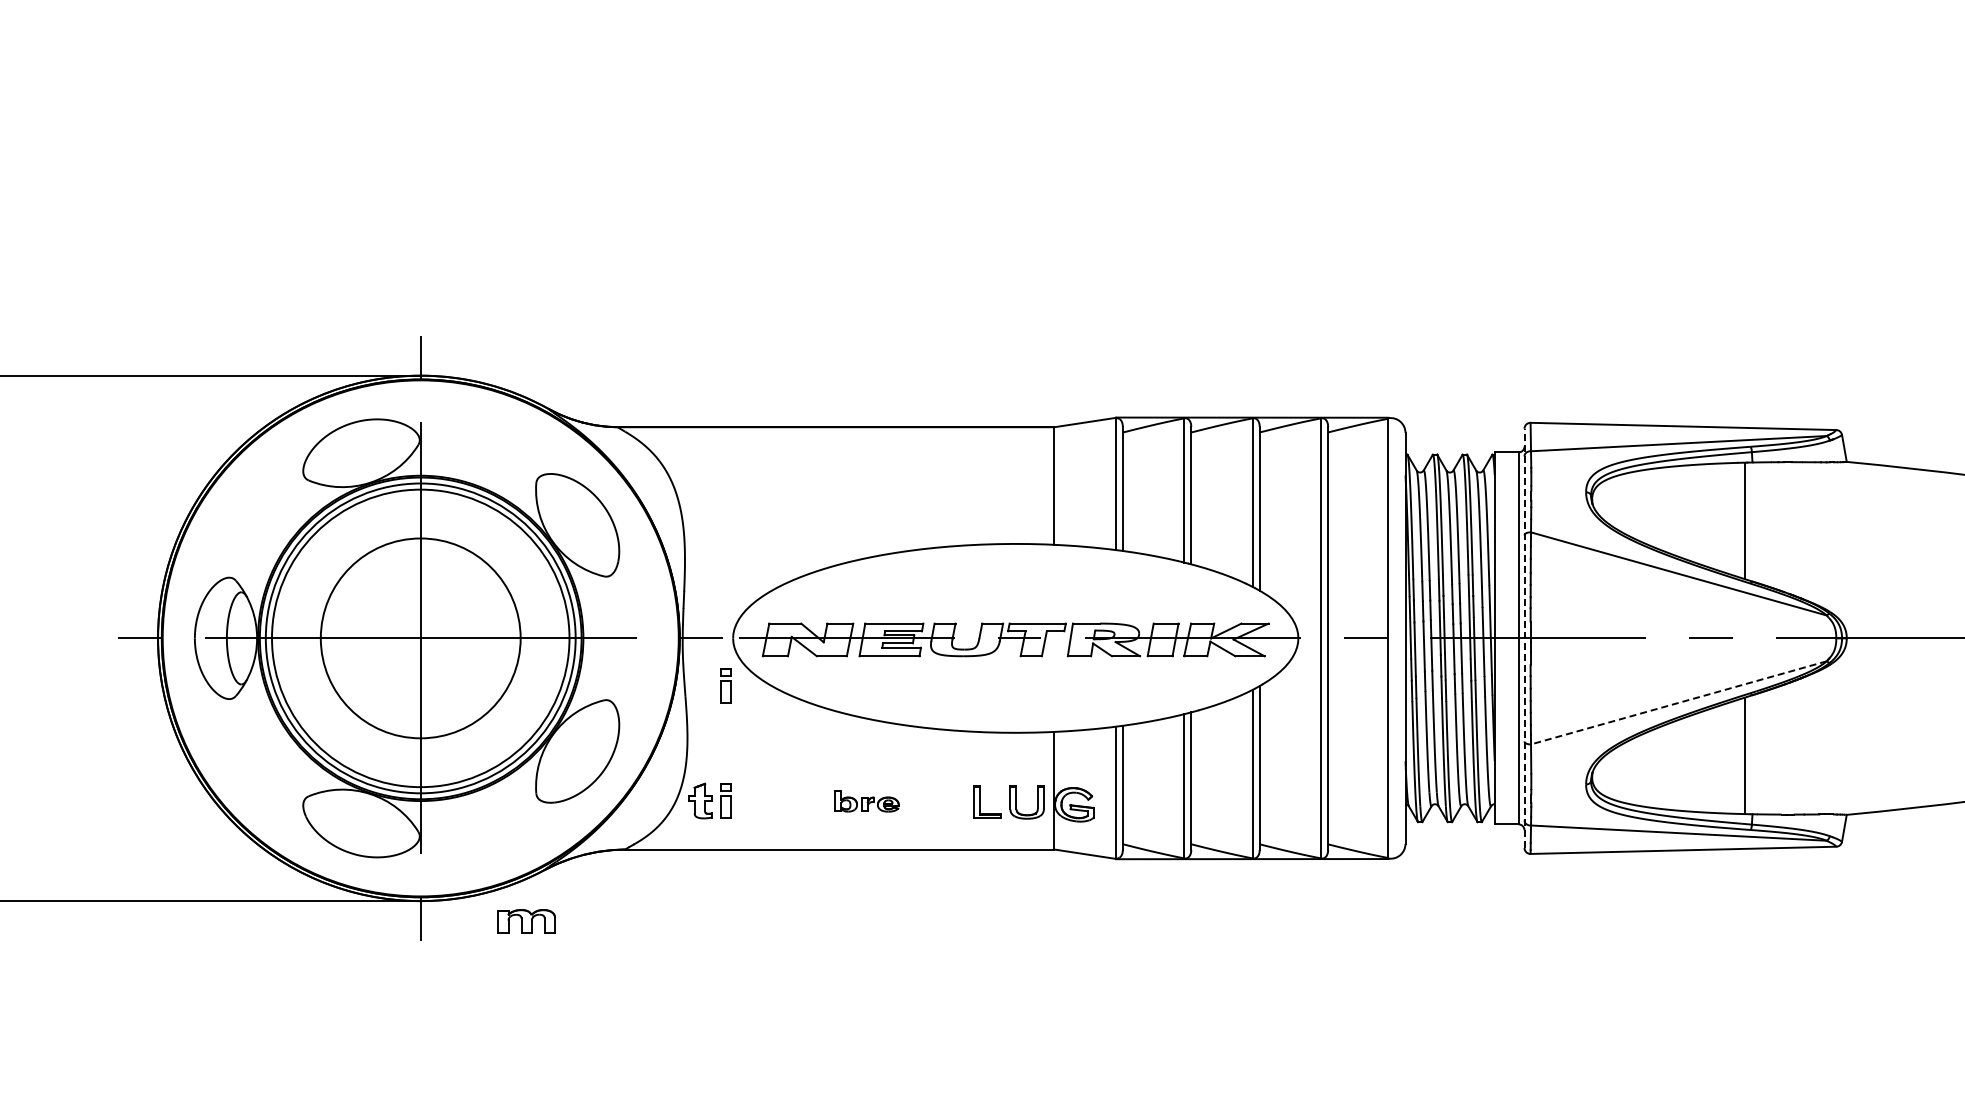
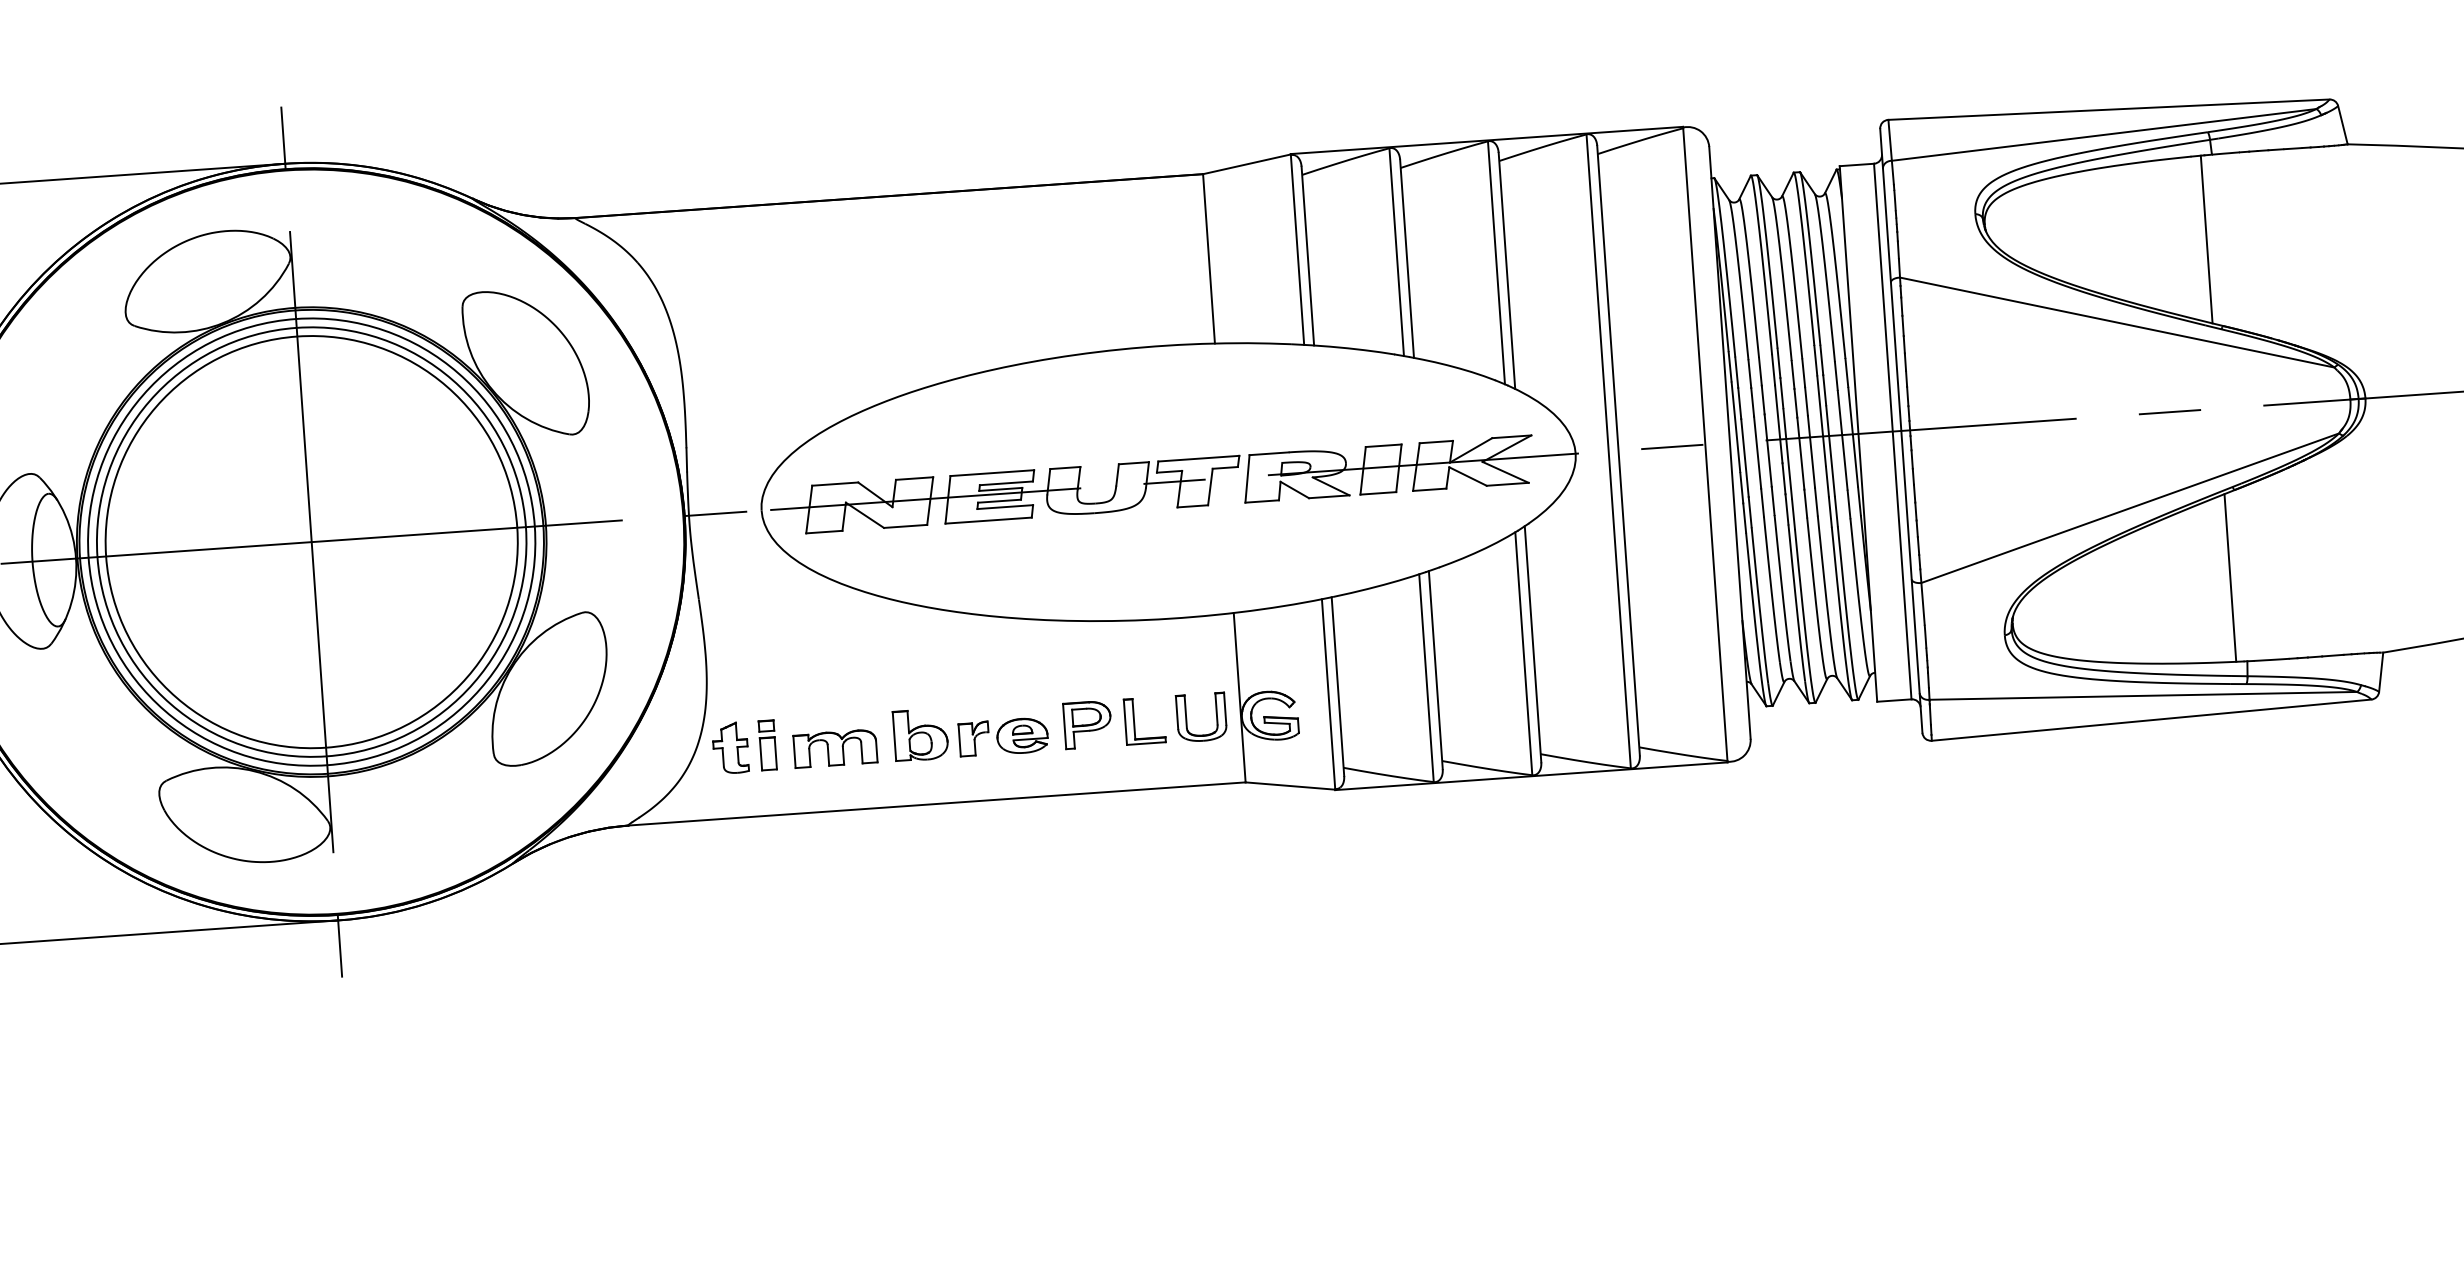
circle: (420, 638) -> (311, 542), size x1.43
line: (1524, 638) -> (1901, 431), dashed -> solid
part: (725, 685) -> (755, 579), removed
line: (1678, 702) -> (2129, 507), dashed -> solid
part: (866, 801) -> (970, 732), size x1.67
part: (948, 801) -> (1088, 723), added
part: (526, 921) -> (835, 748), moved

